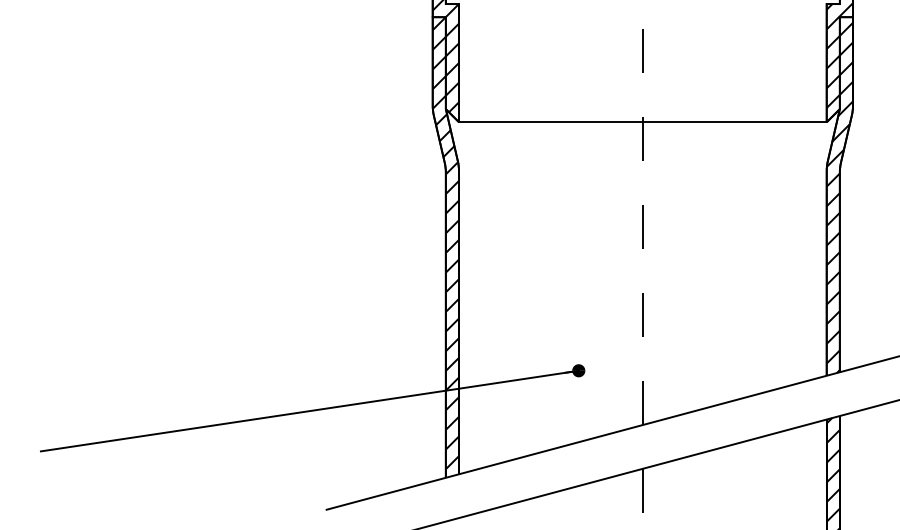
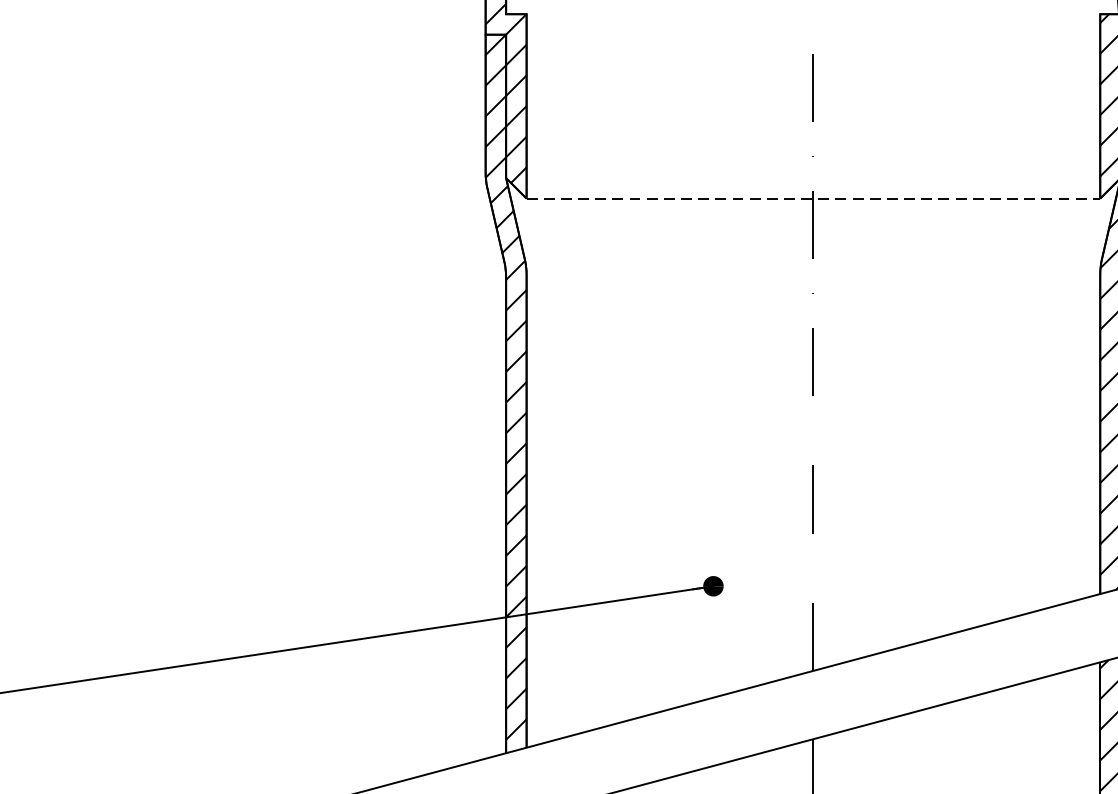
line: (642, 122) -> (812, 198), solid -> dashed

